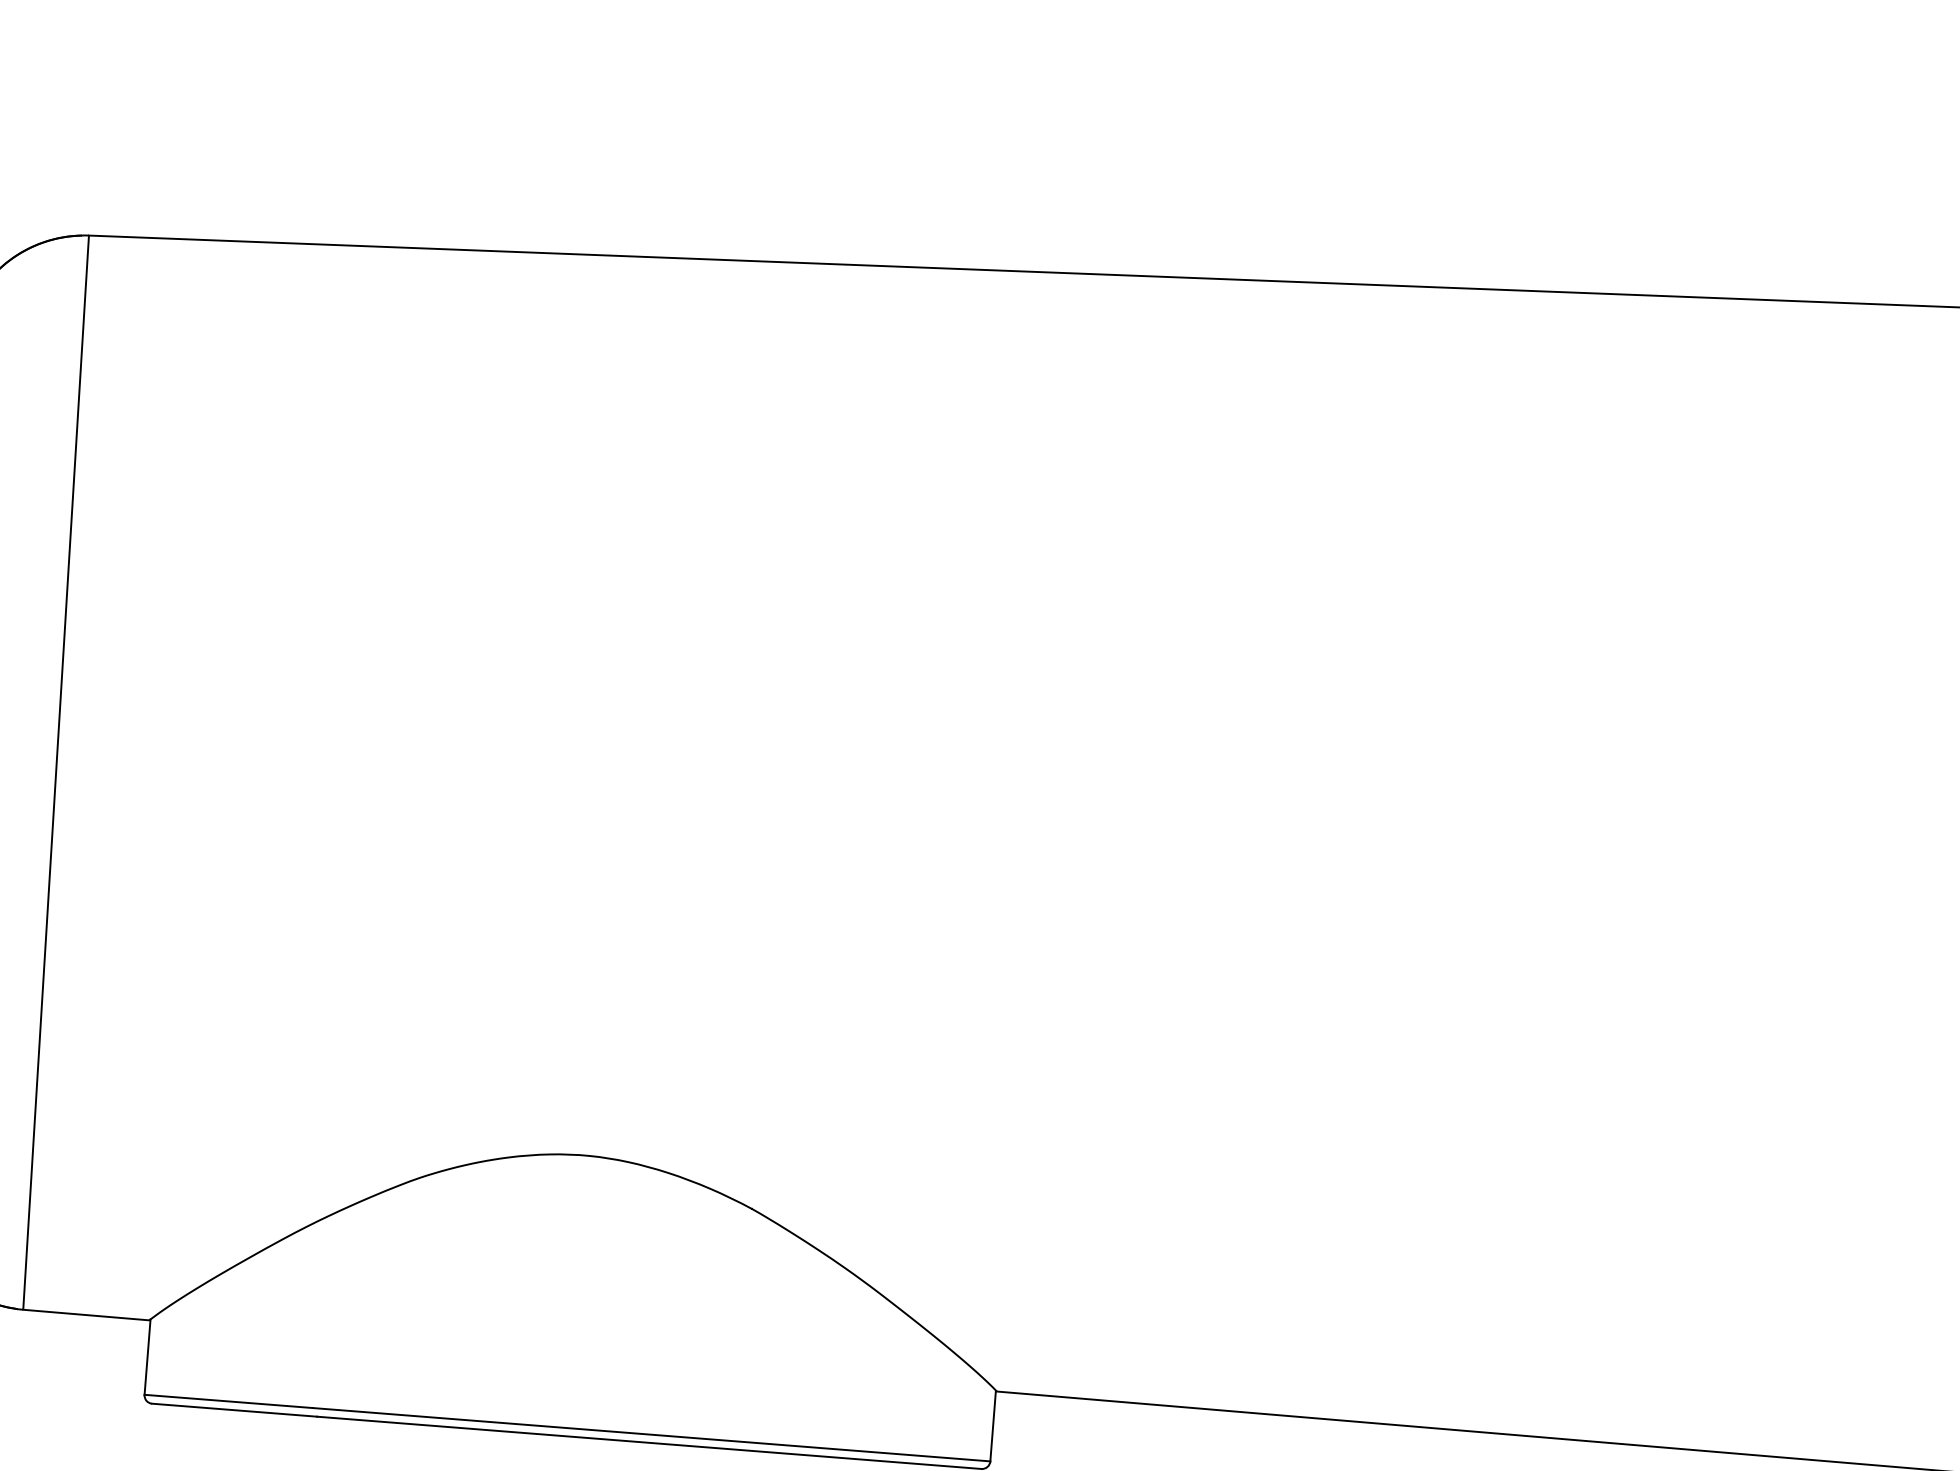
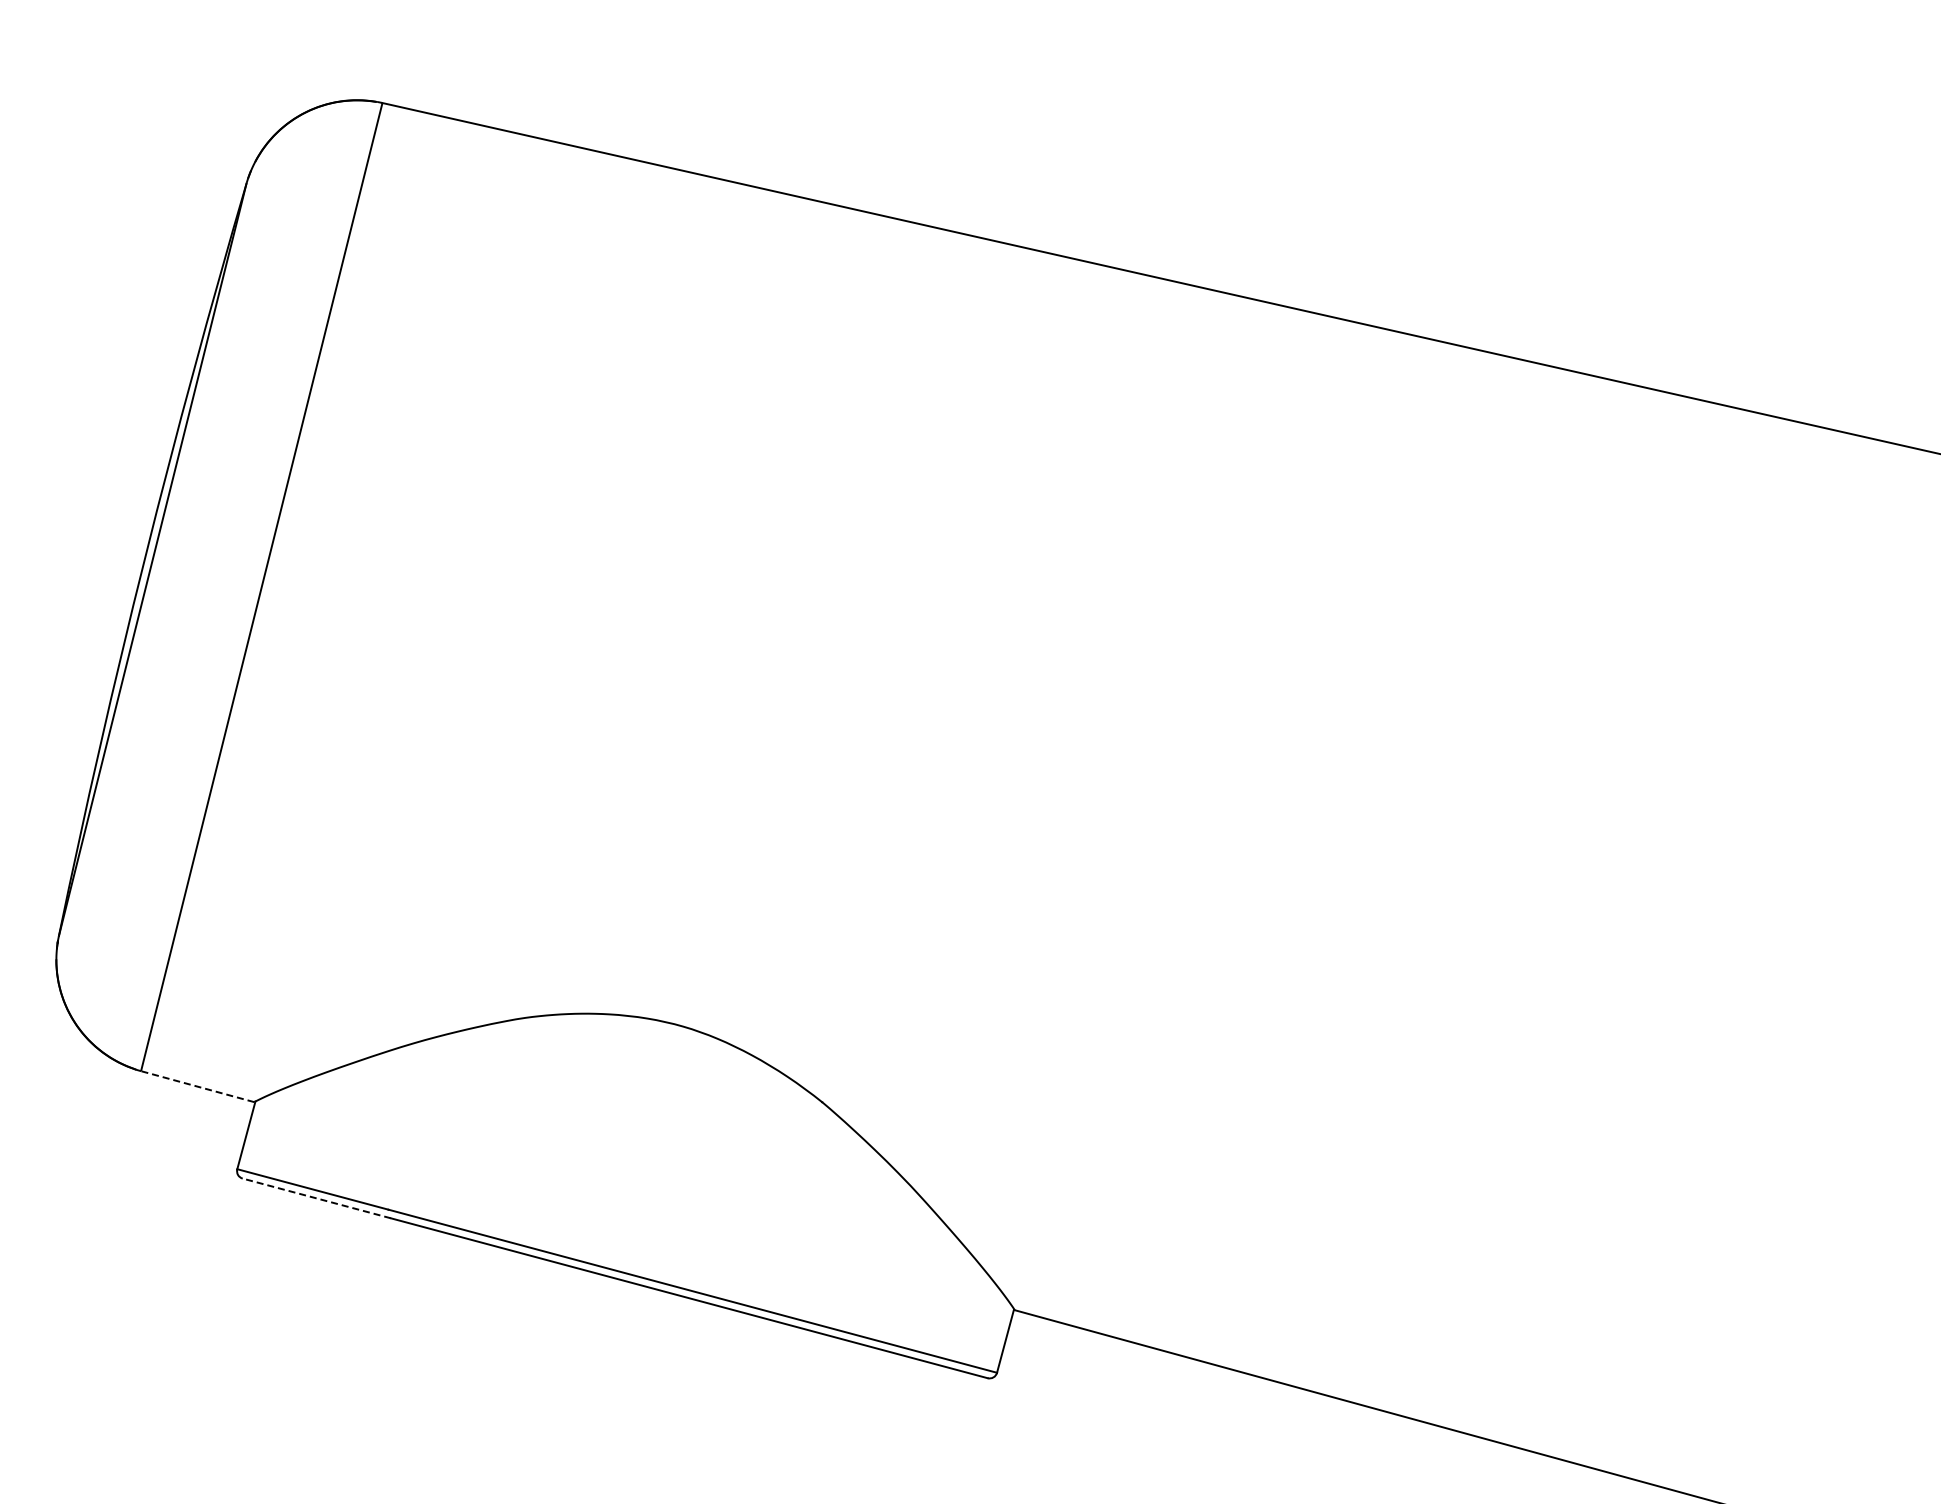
line: (86, 1314) -> (197, 1086), solid -> dashed
line: (234, 1410) -> (316, 1198), solid -> dashed

